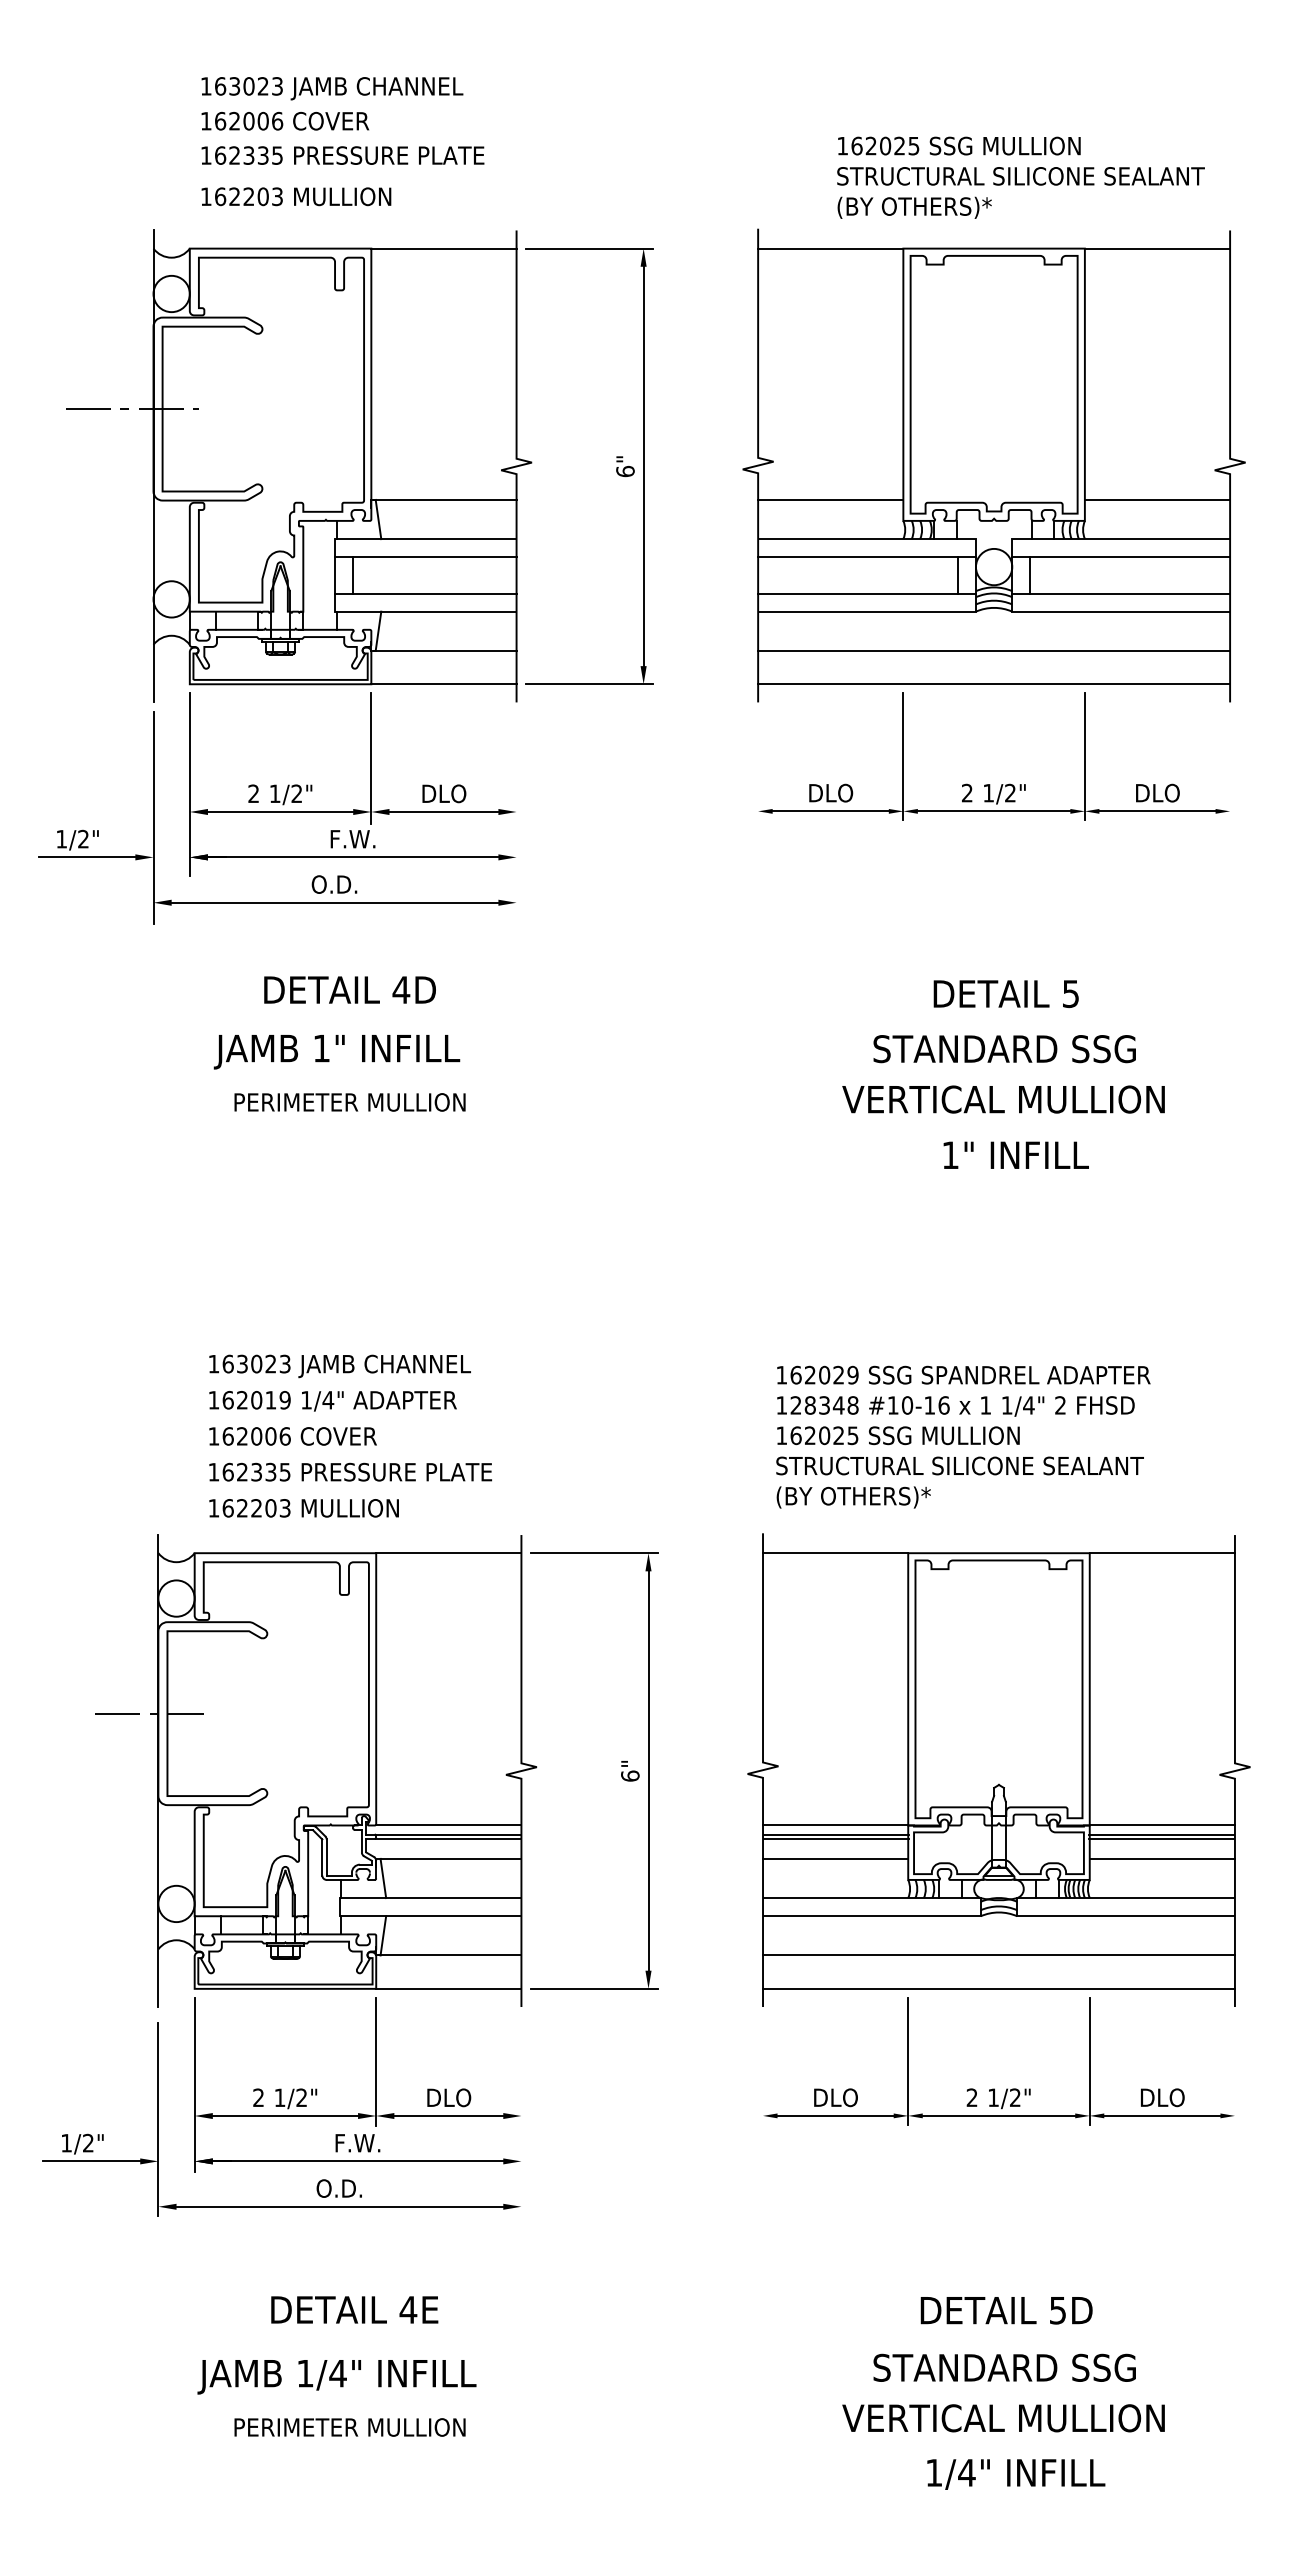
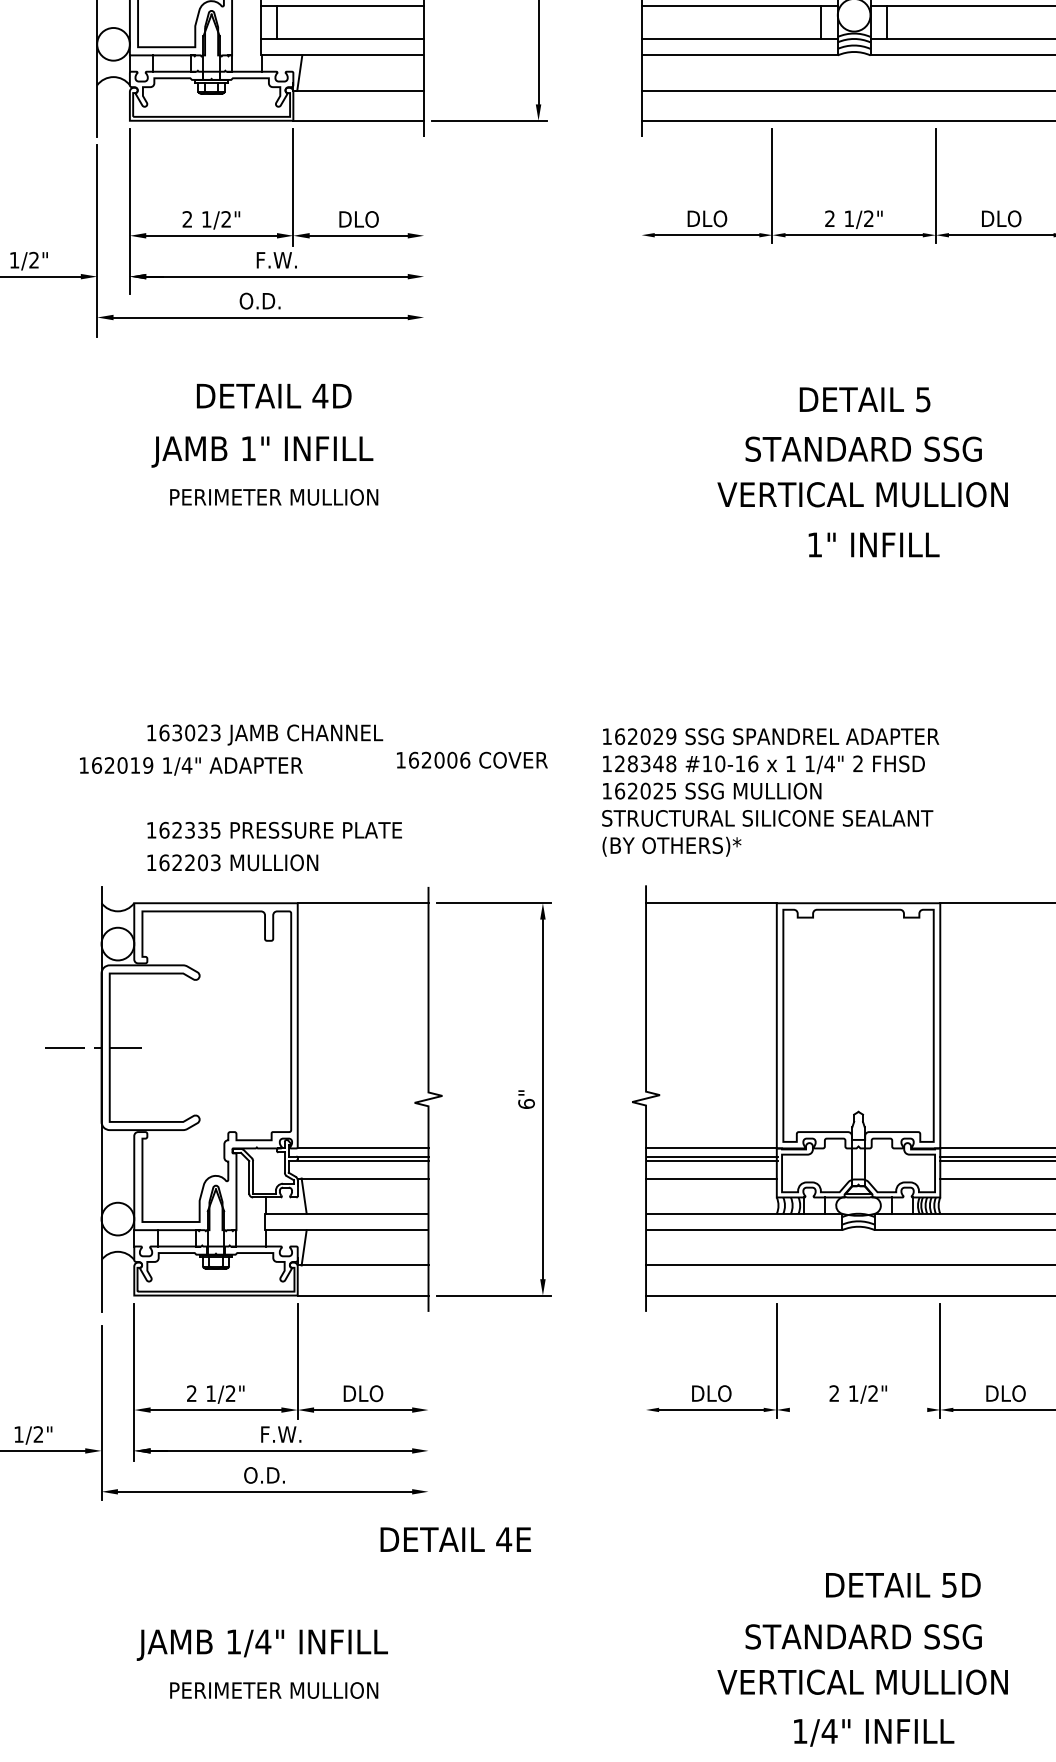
text: (332, 1401) -> (190, 766), moved
text: (292, 1436) -> (471, 760), moved
text: (963, 1436) -> (770, 791), moved
line: (998, 2115) -> (858, 1409), removed
text: (354, 2309) -> (455, 1539), moved
text: (1006, 2310) -> (903, 1585), moved

